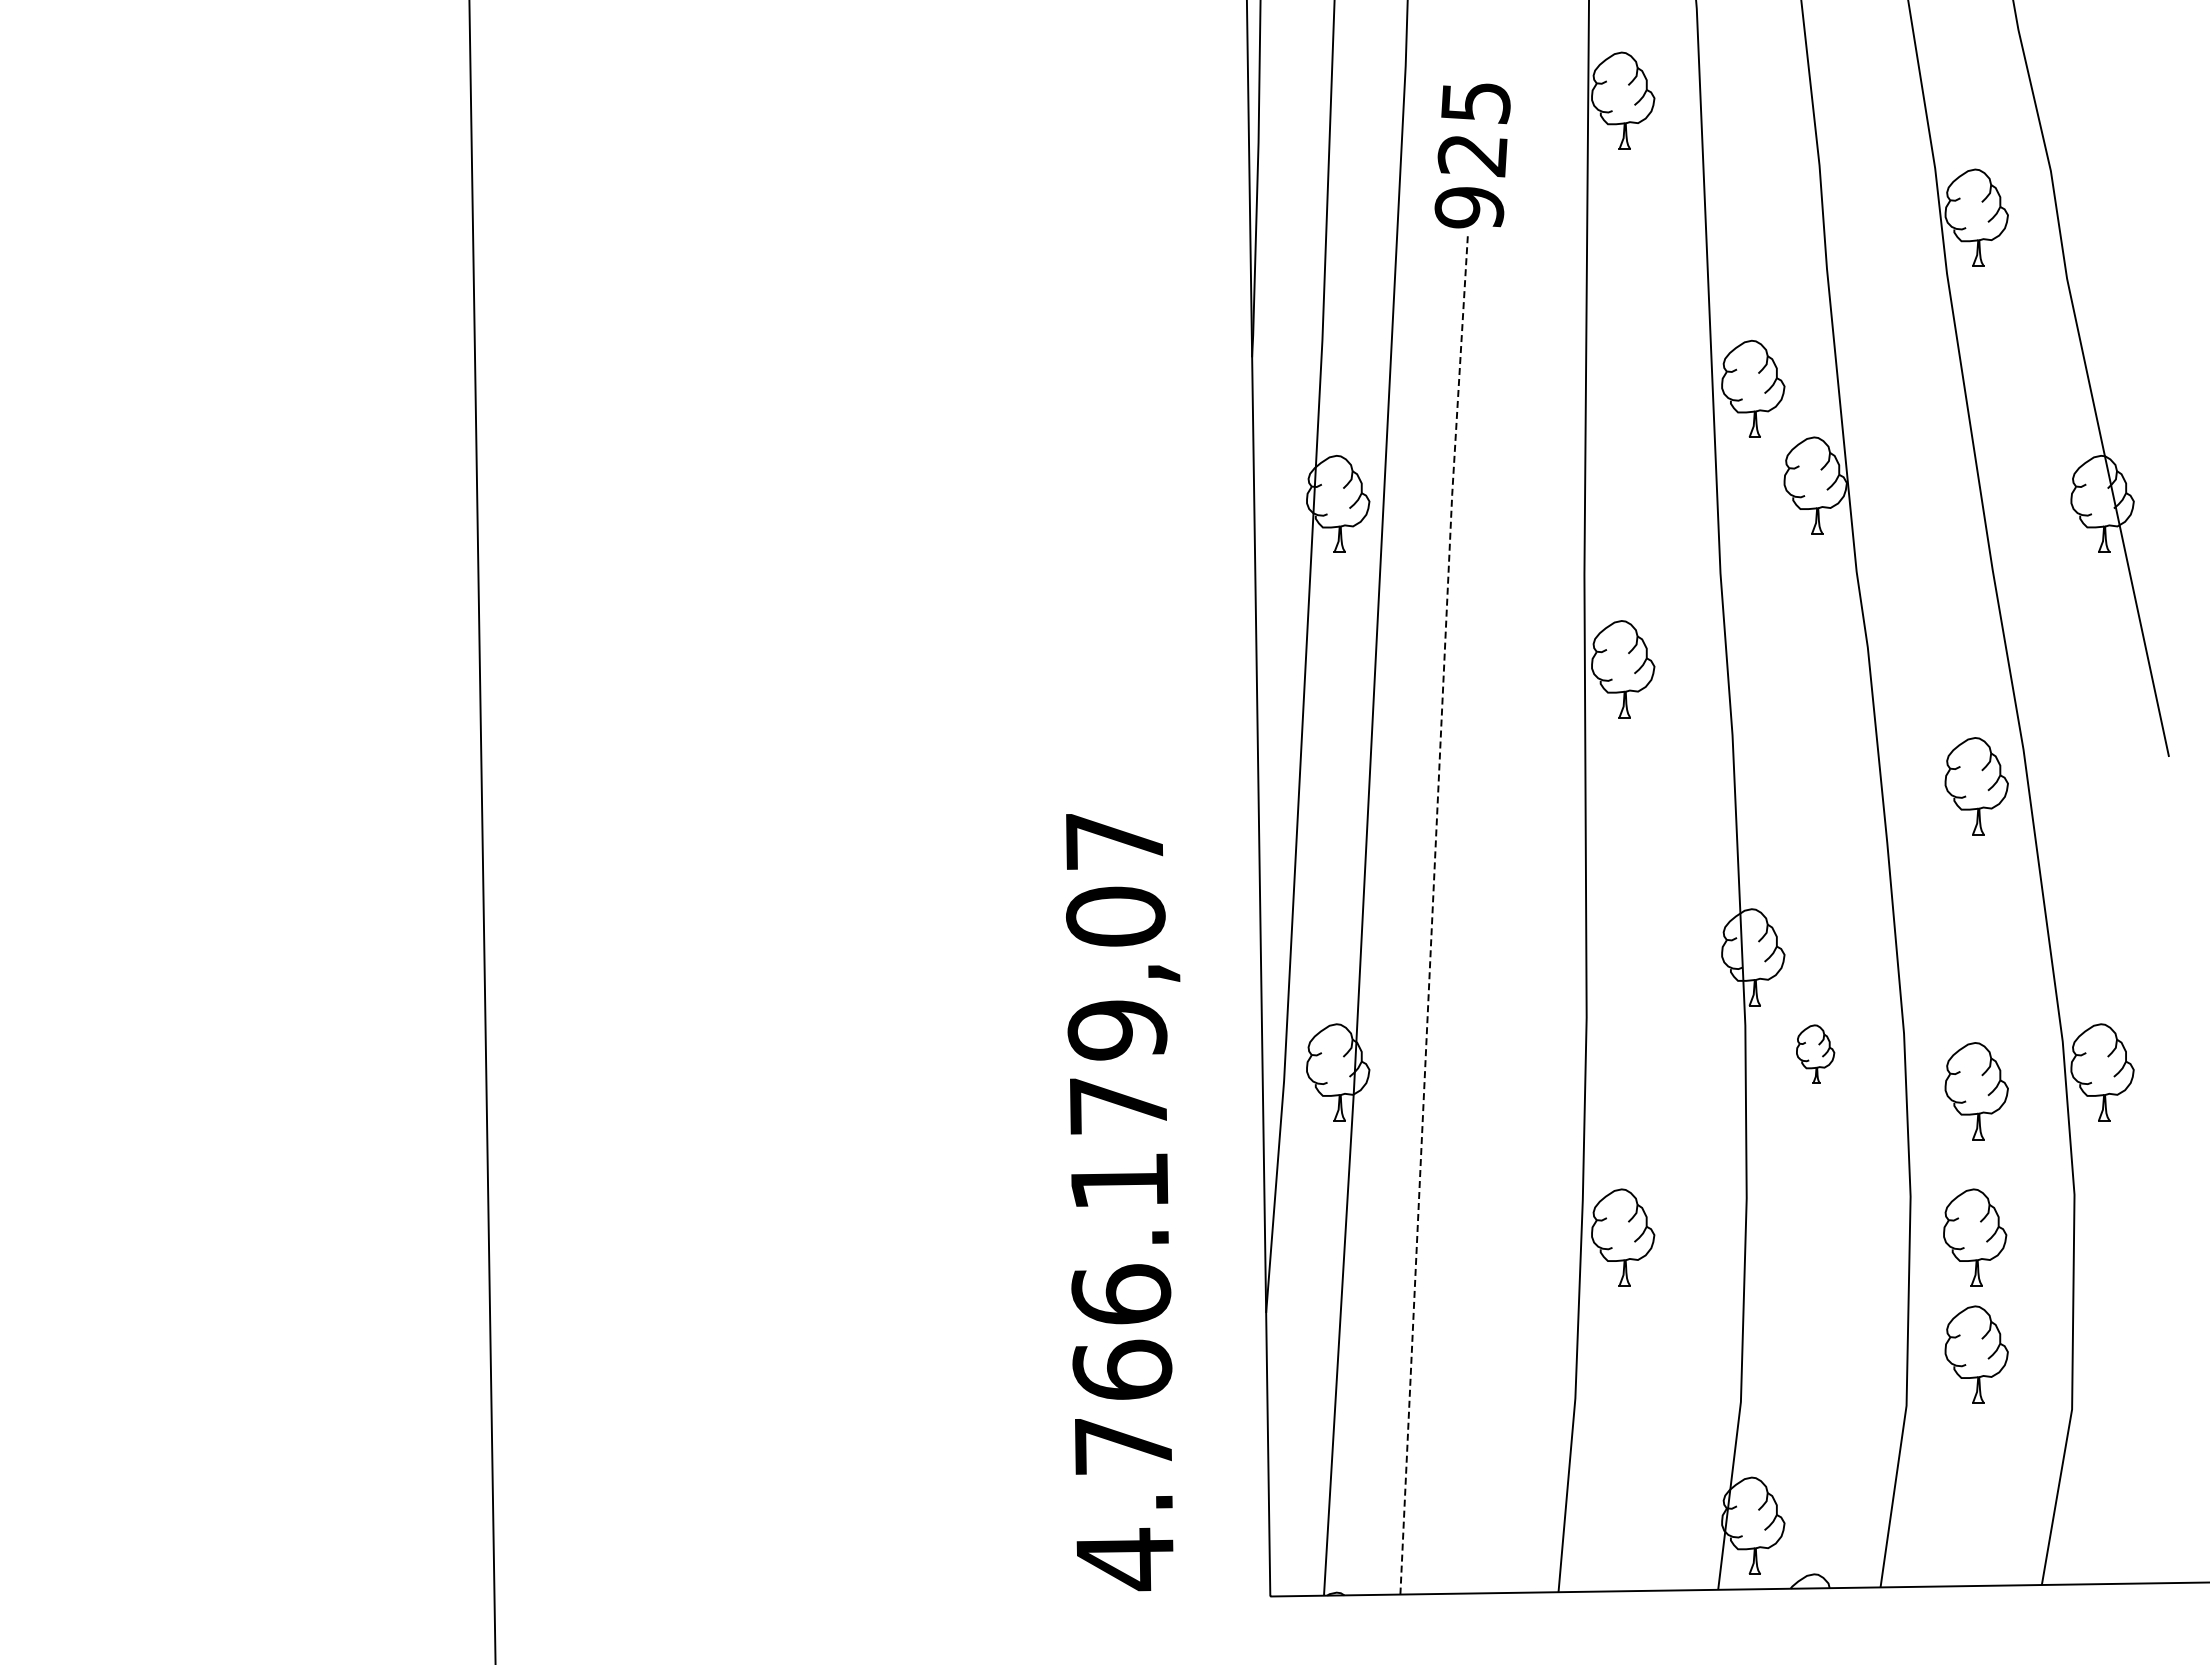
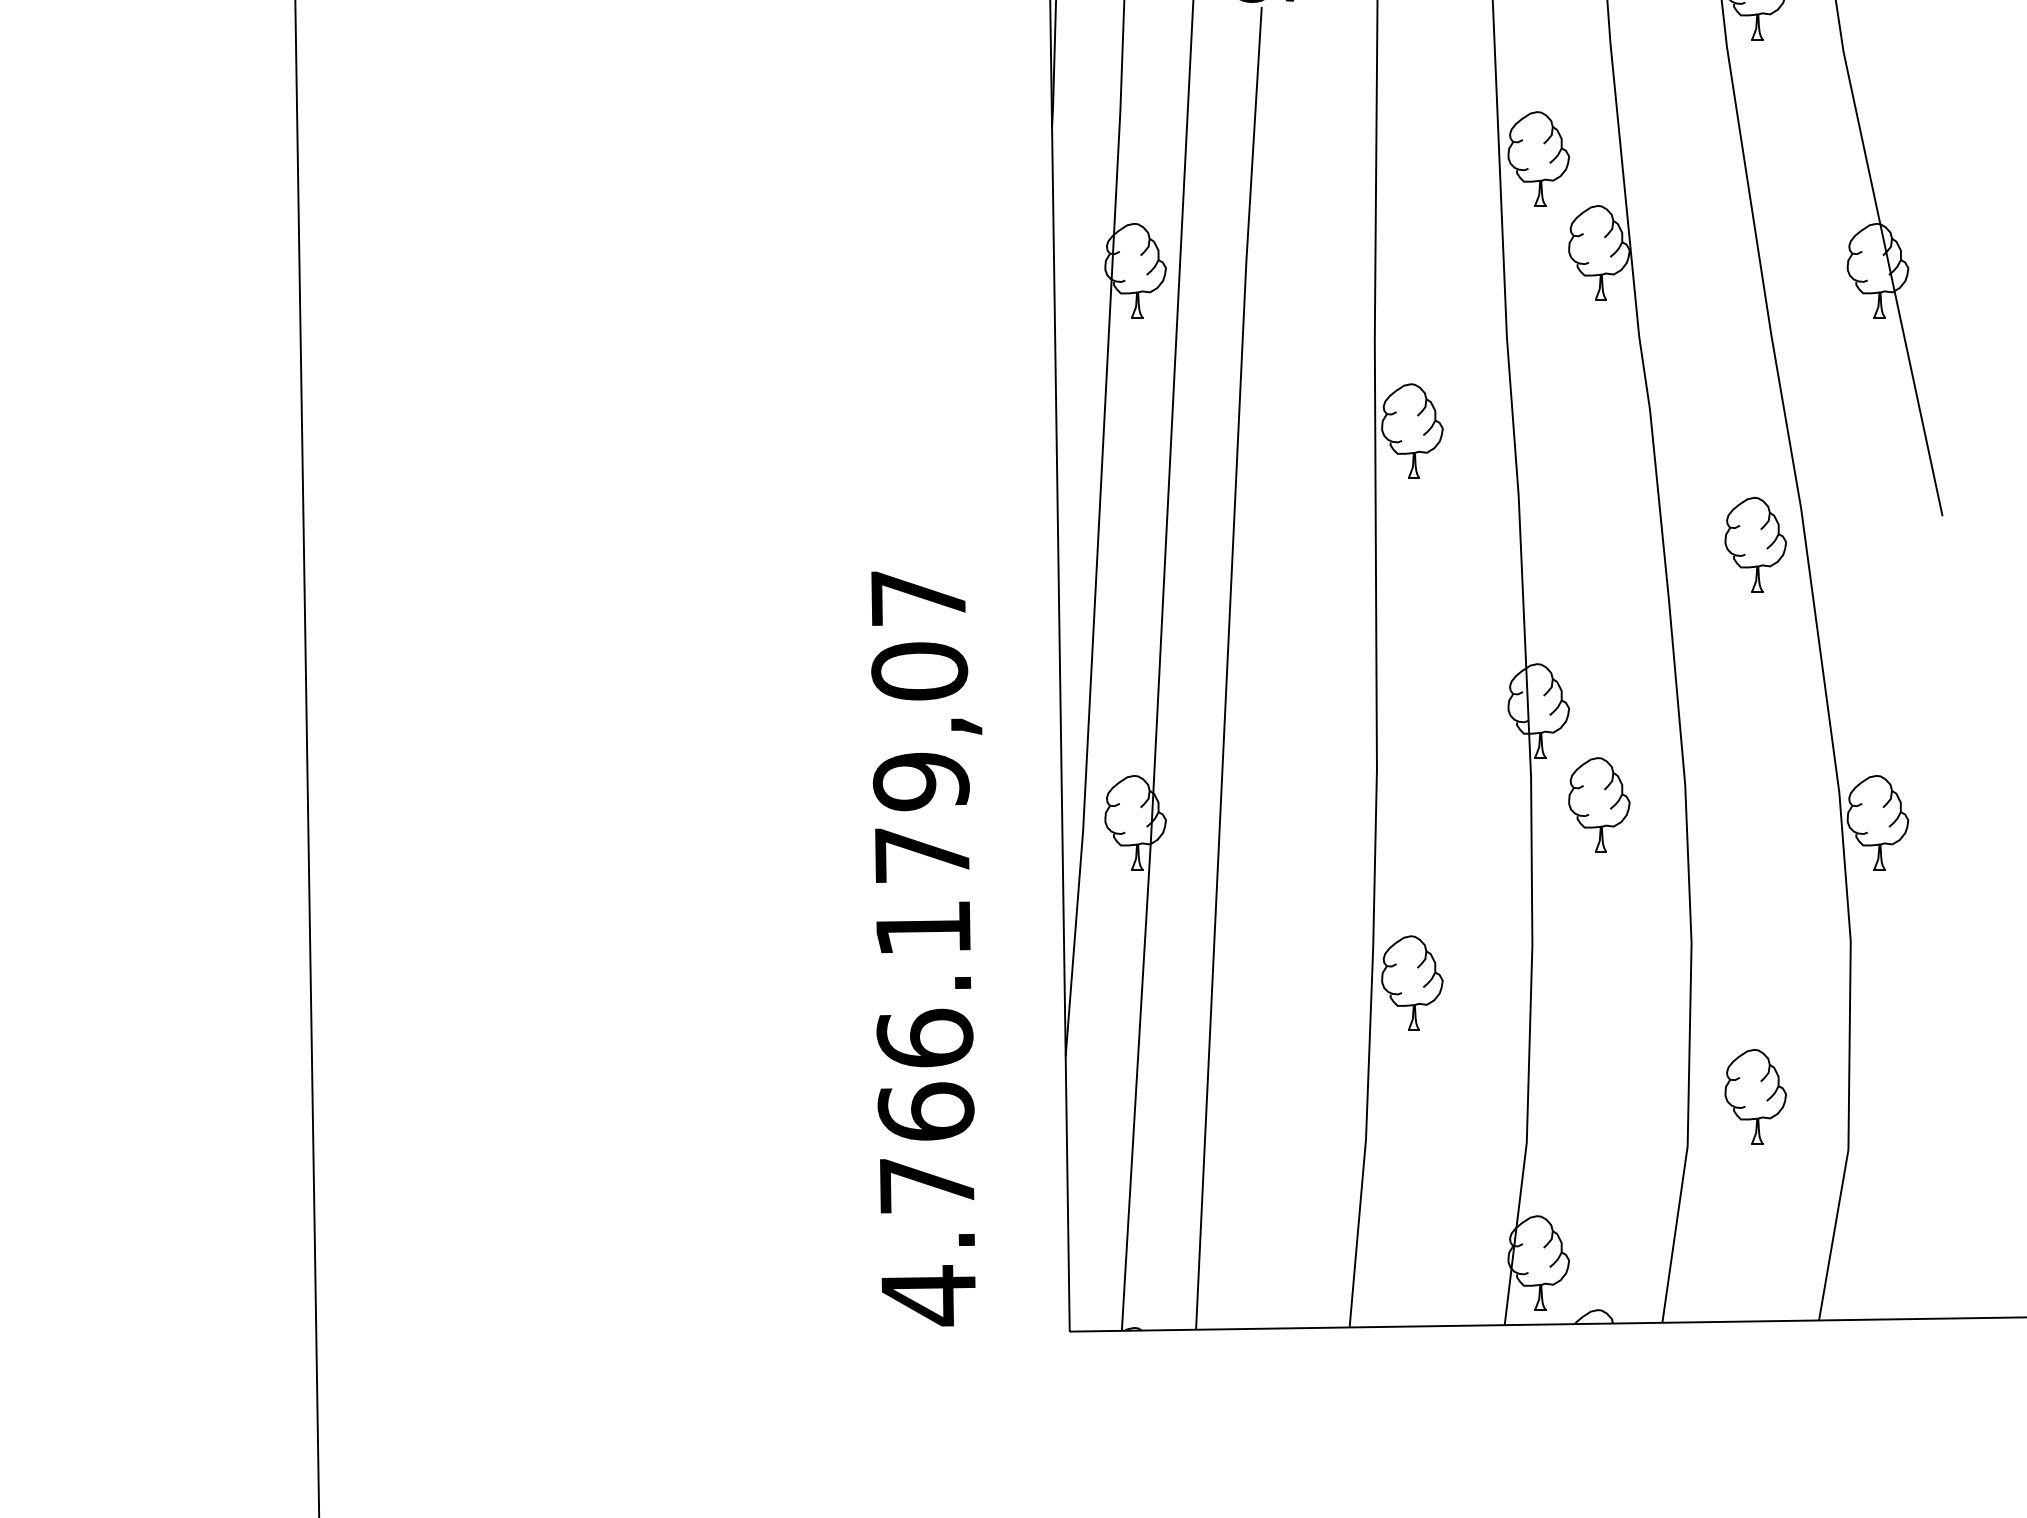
line: (1432, 912) -> (1227, 667), dashed -> solid
part: (1815, 1054) -> (1599, 805), size x1.67
part: (1976, 1091) -> (1755, 841), removed
part: (1975, 1237) -> (1754, 982), removed

